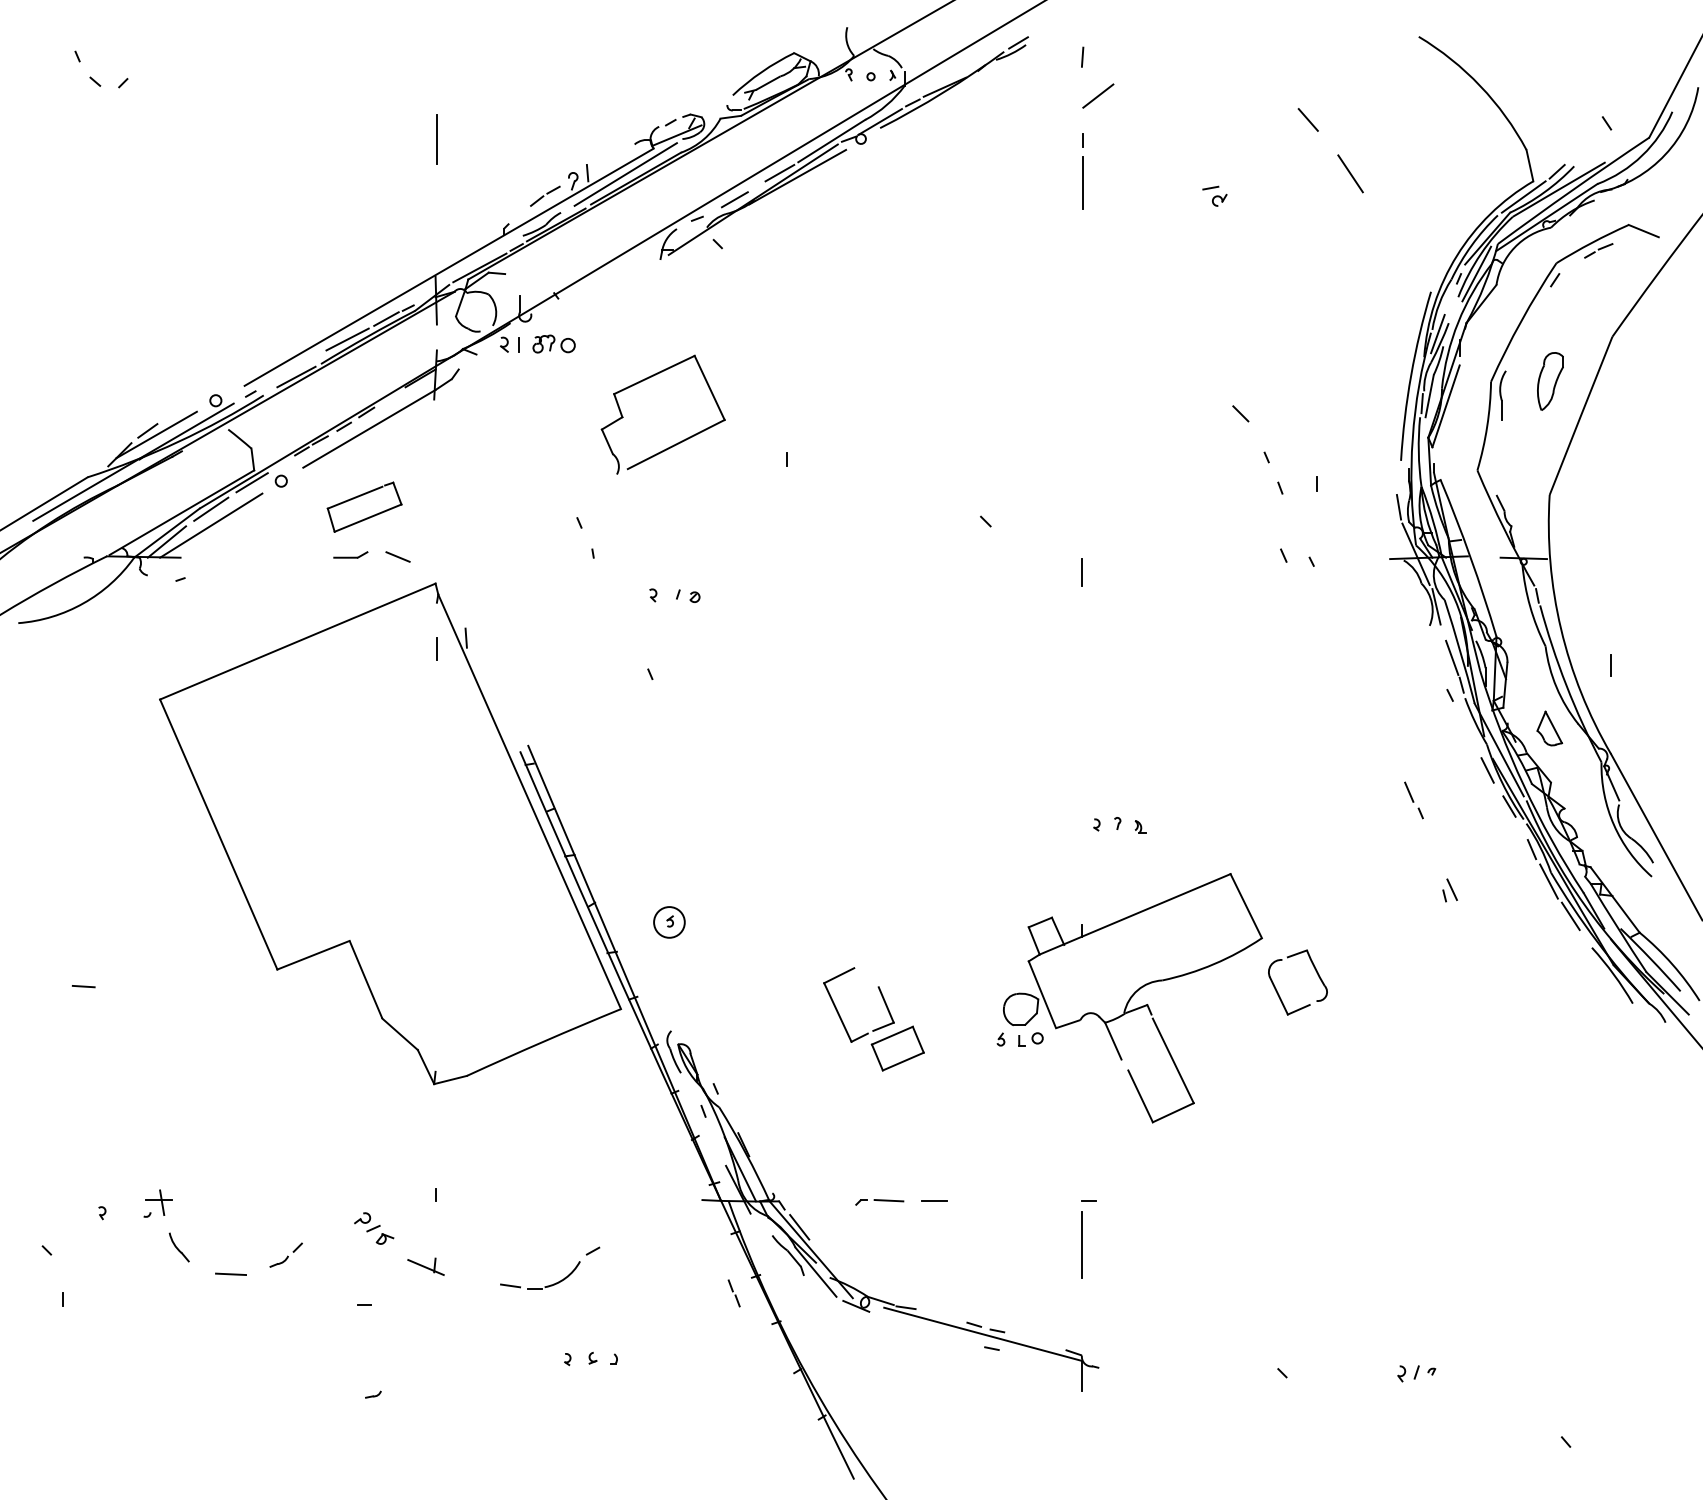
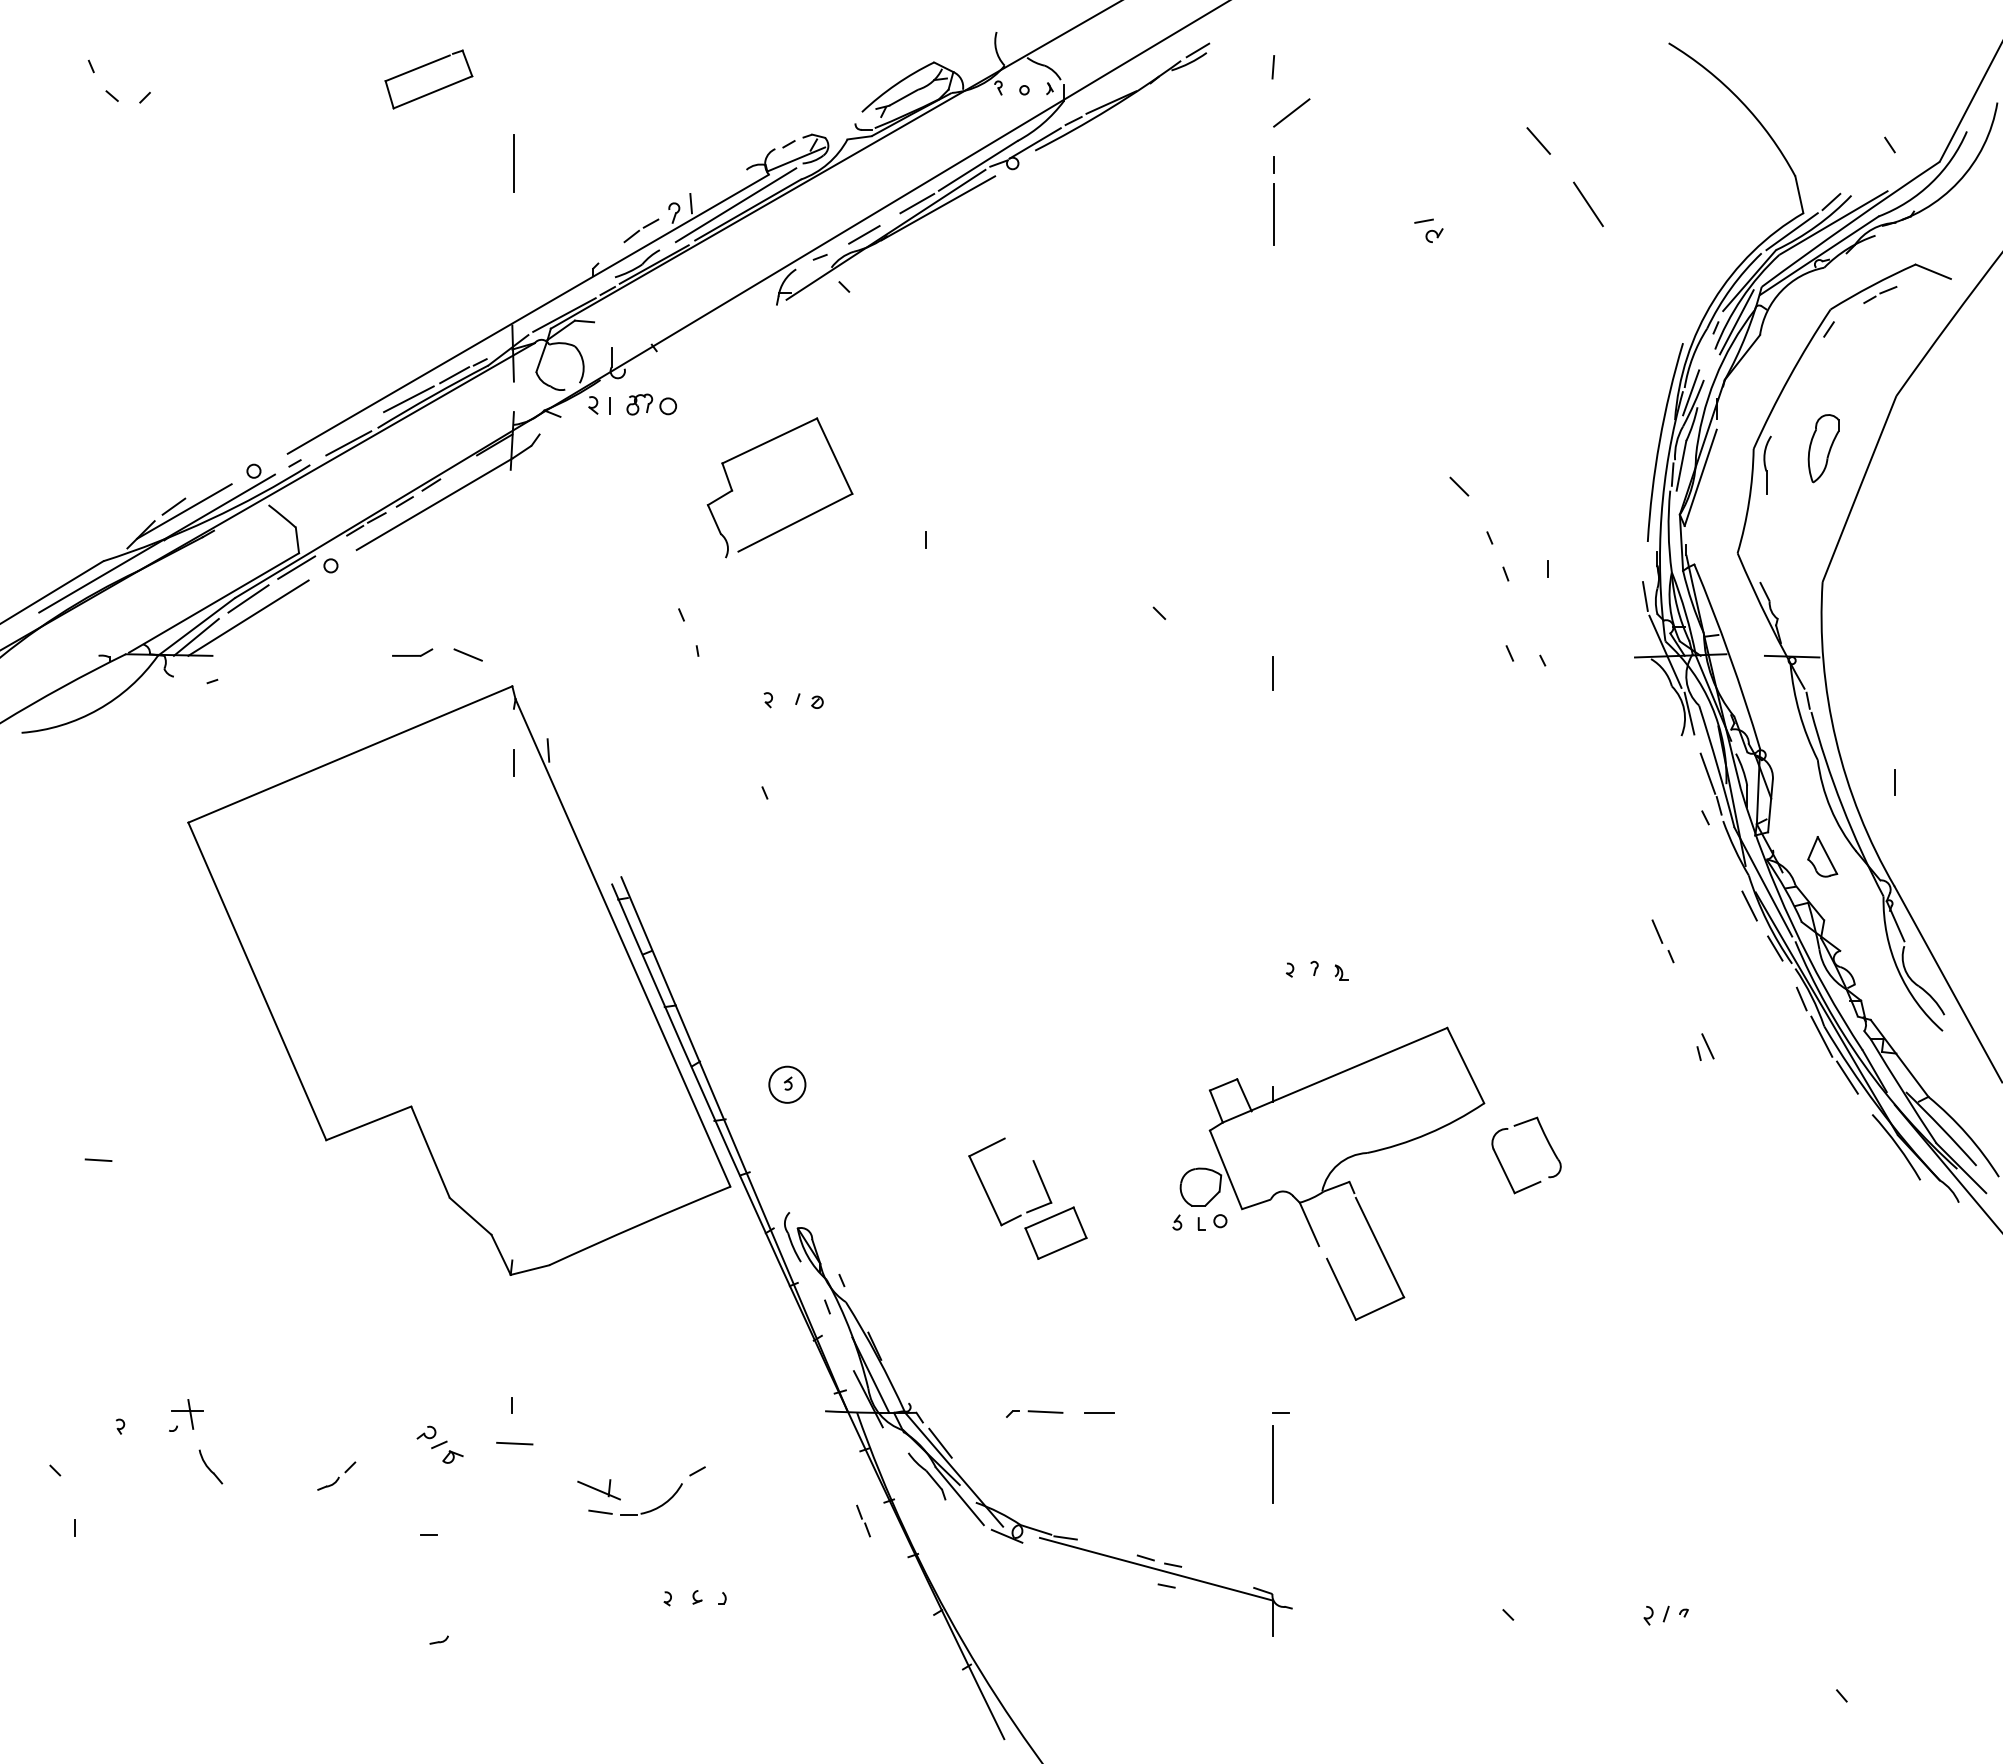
part: (369, 516) -> (434, 90), moved
part: (425, 1266) -> (598, 1489), moved
line: (230, 1274) -> (514, 1443), moved

